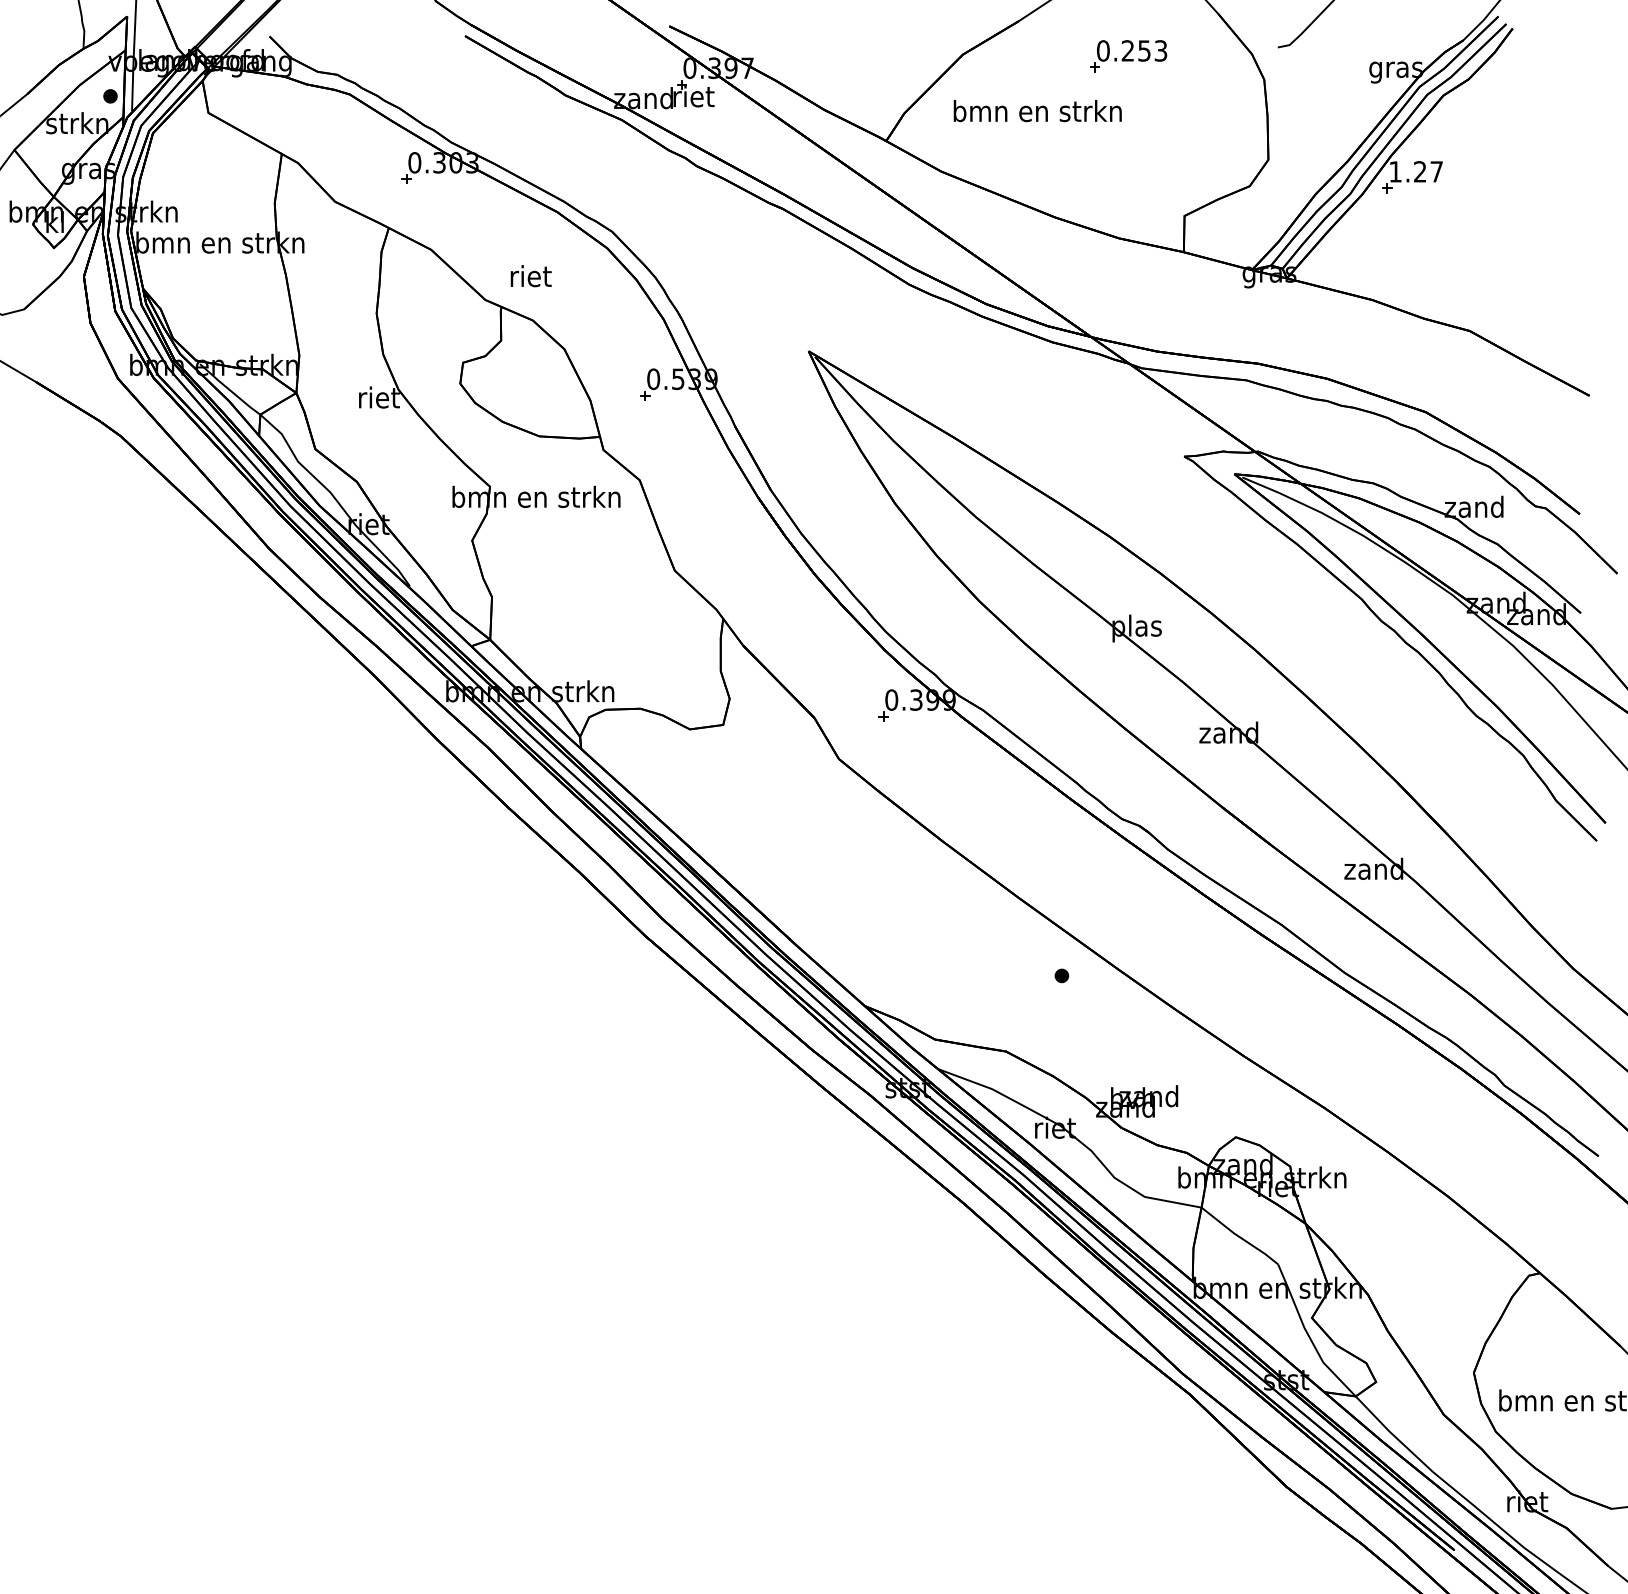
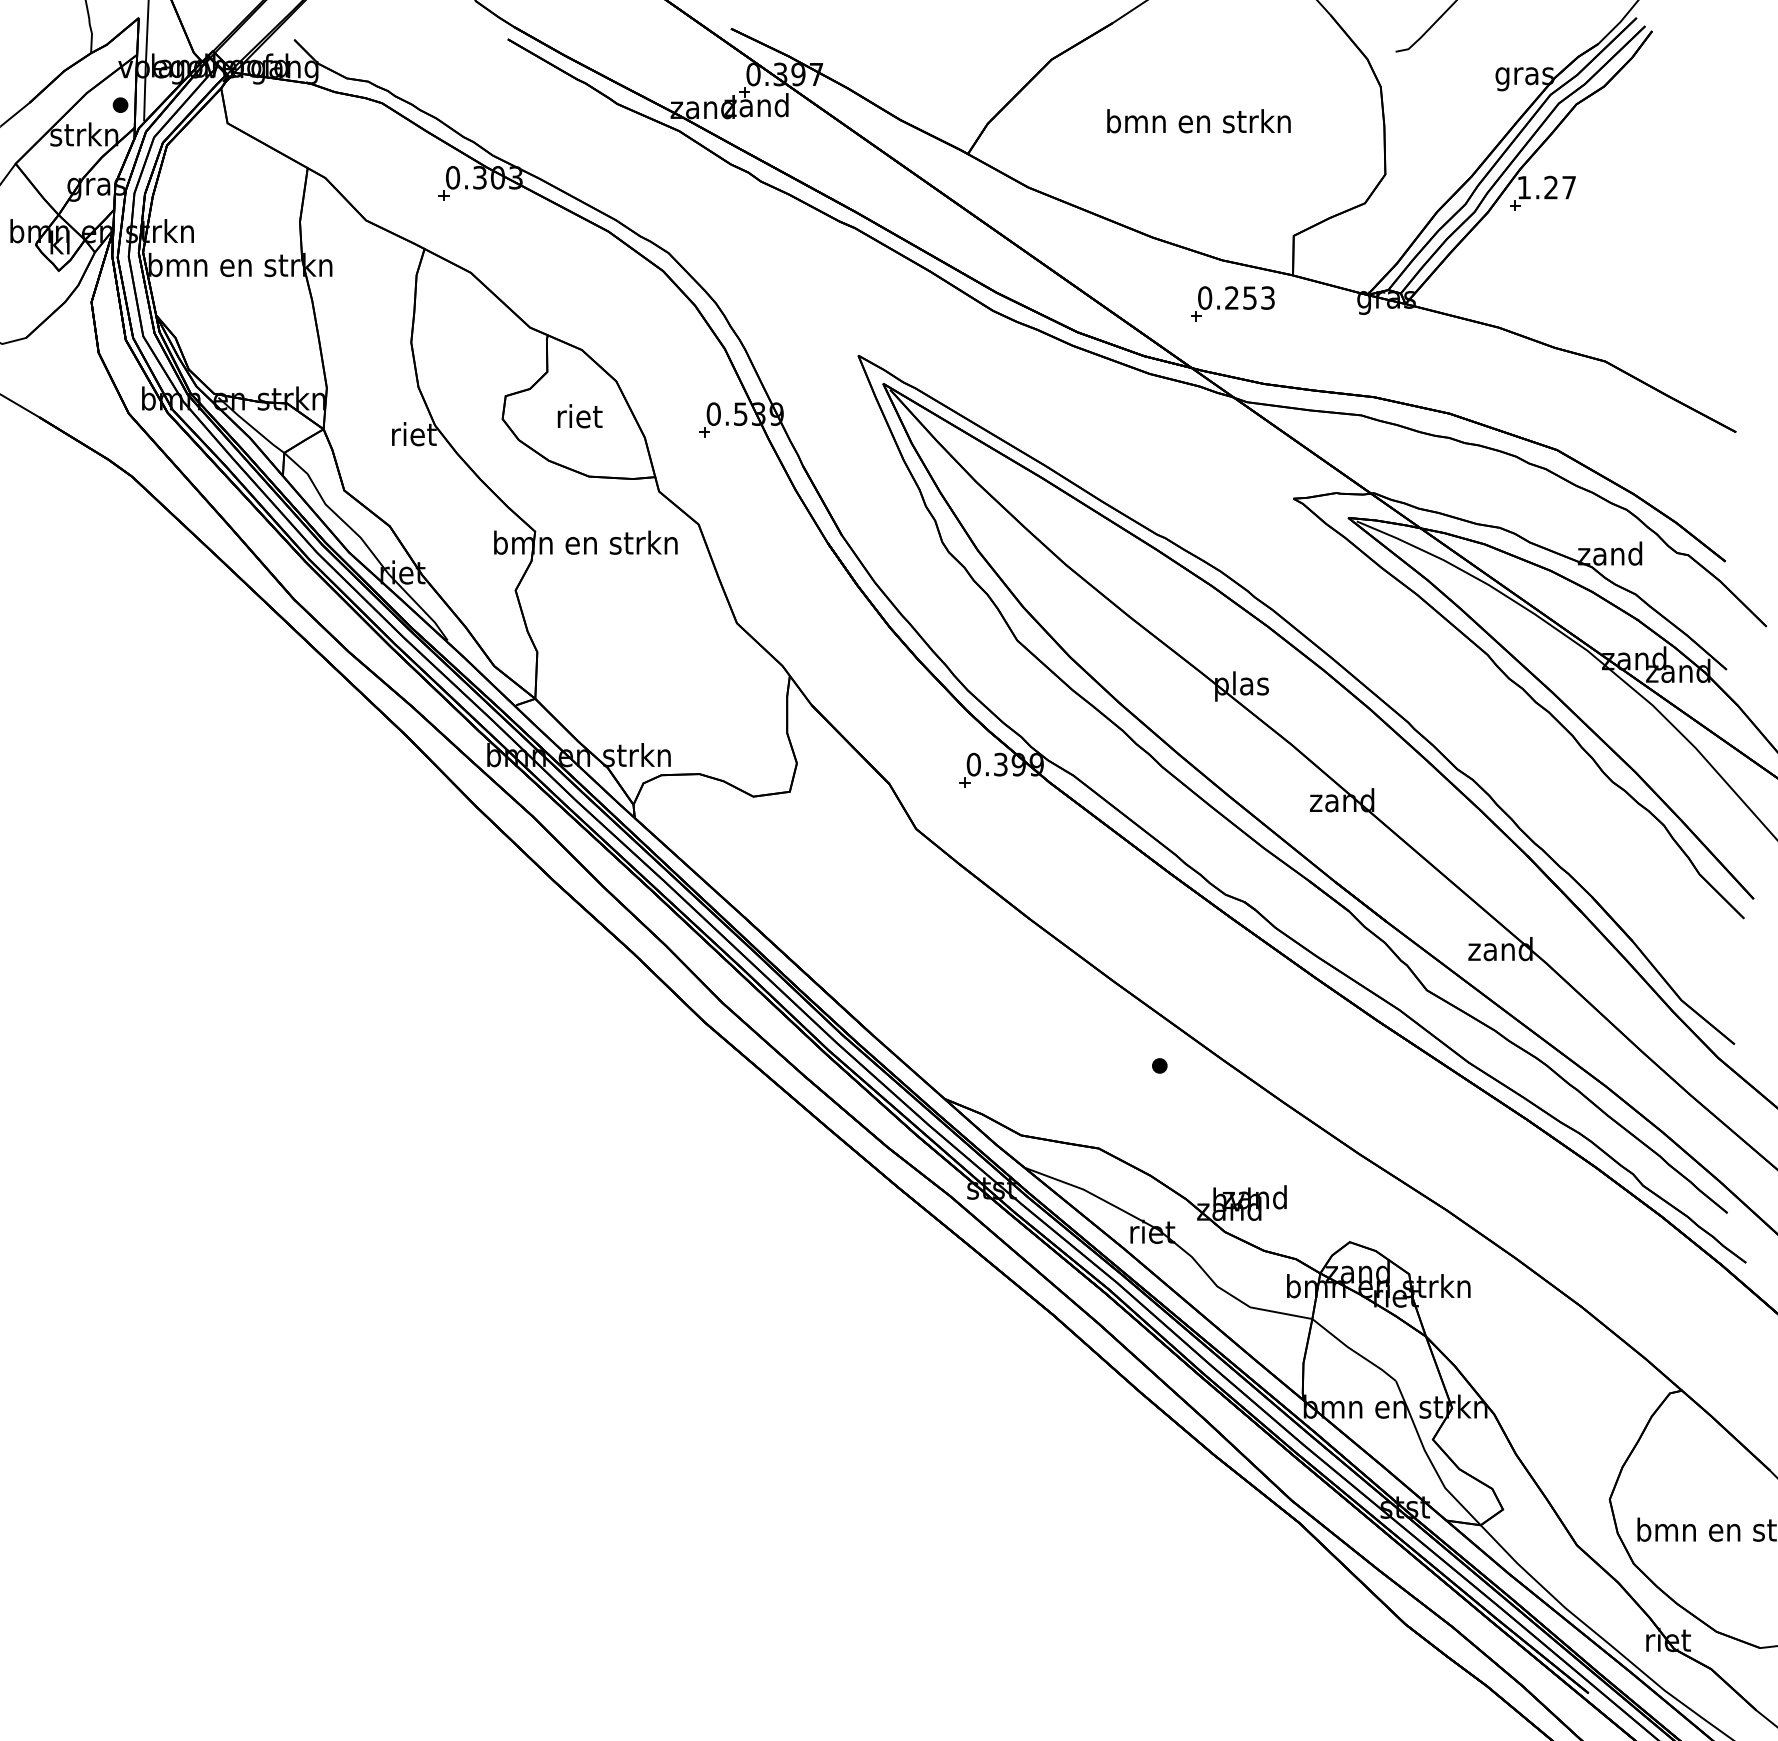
part: (1128, 56) -> (1232, 304), moved
text: (692, 96) -> (756, 105), riet -> zand
text: (1037, 111) -> (1198, 121), moved
text: (530, 276) -> (579, 416), moved
part: (1145, 765) -> (1251, 836), added

